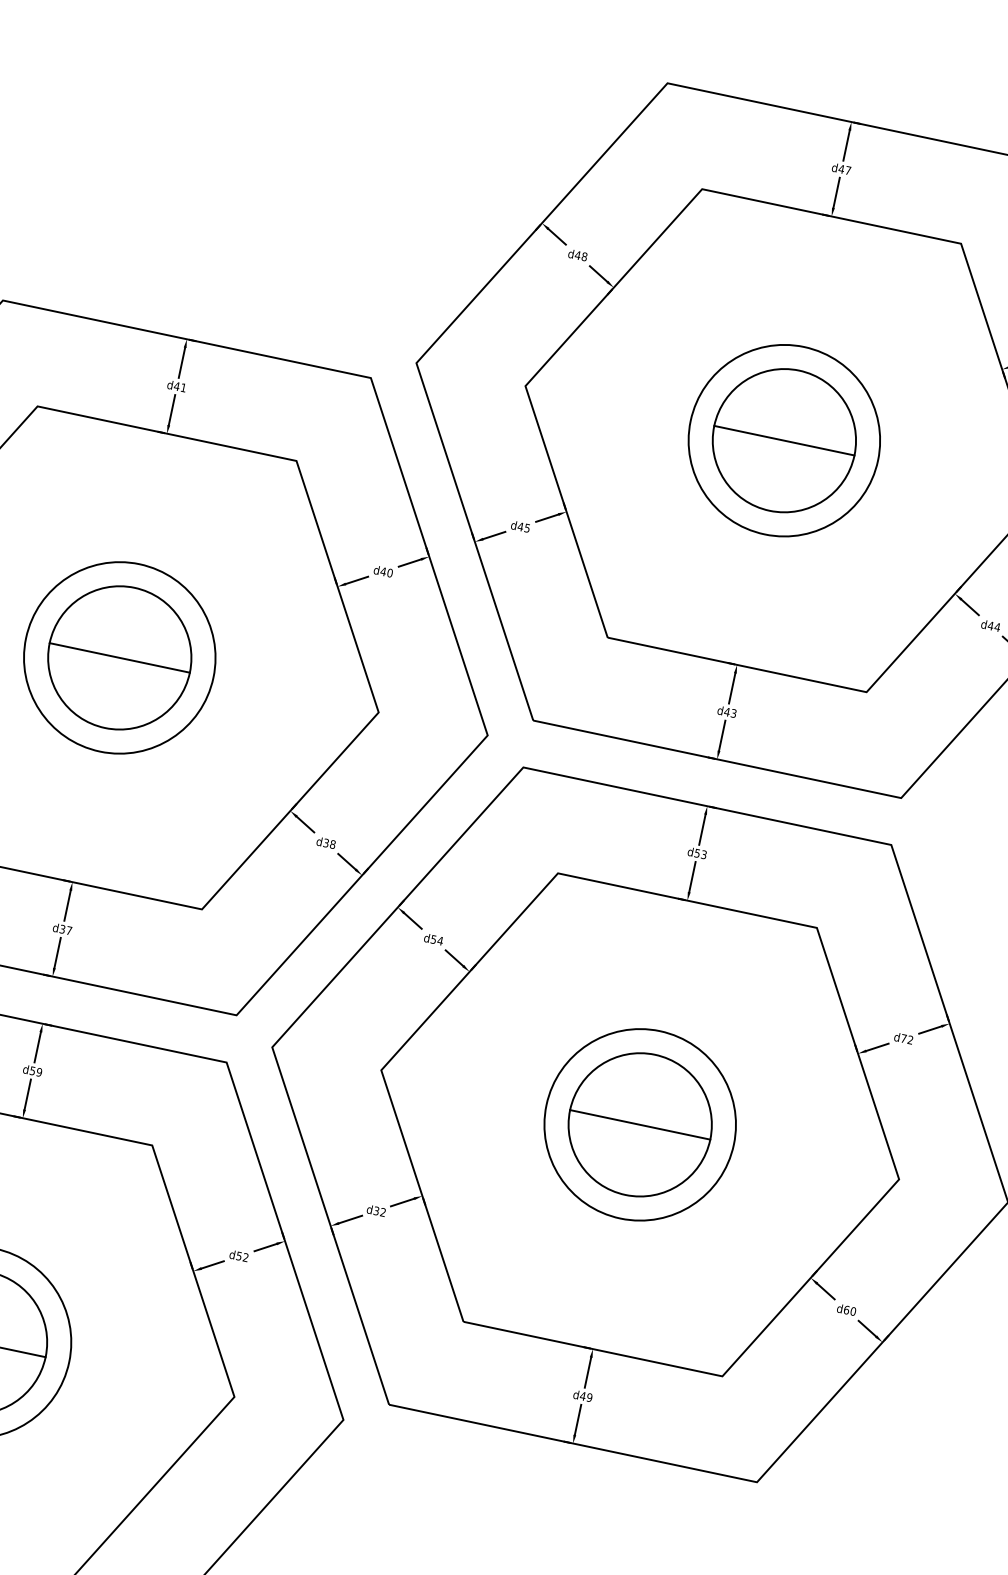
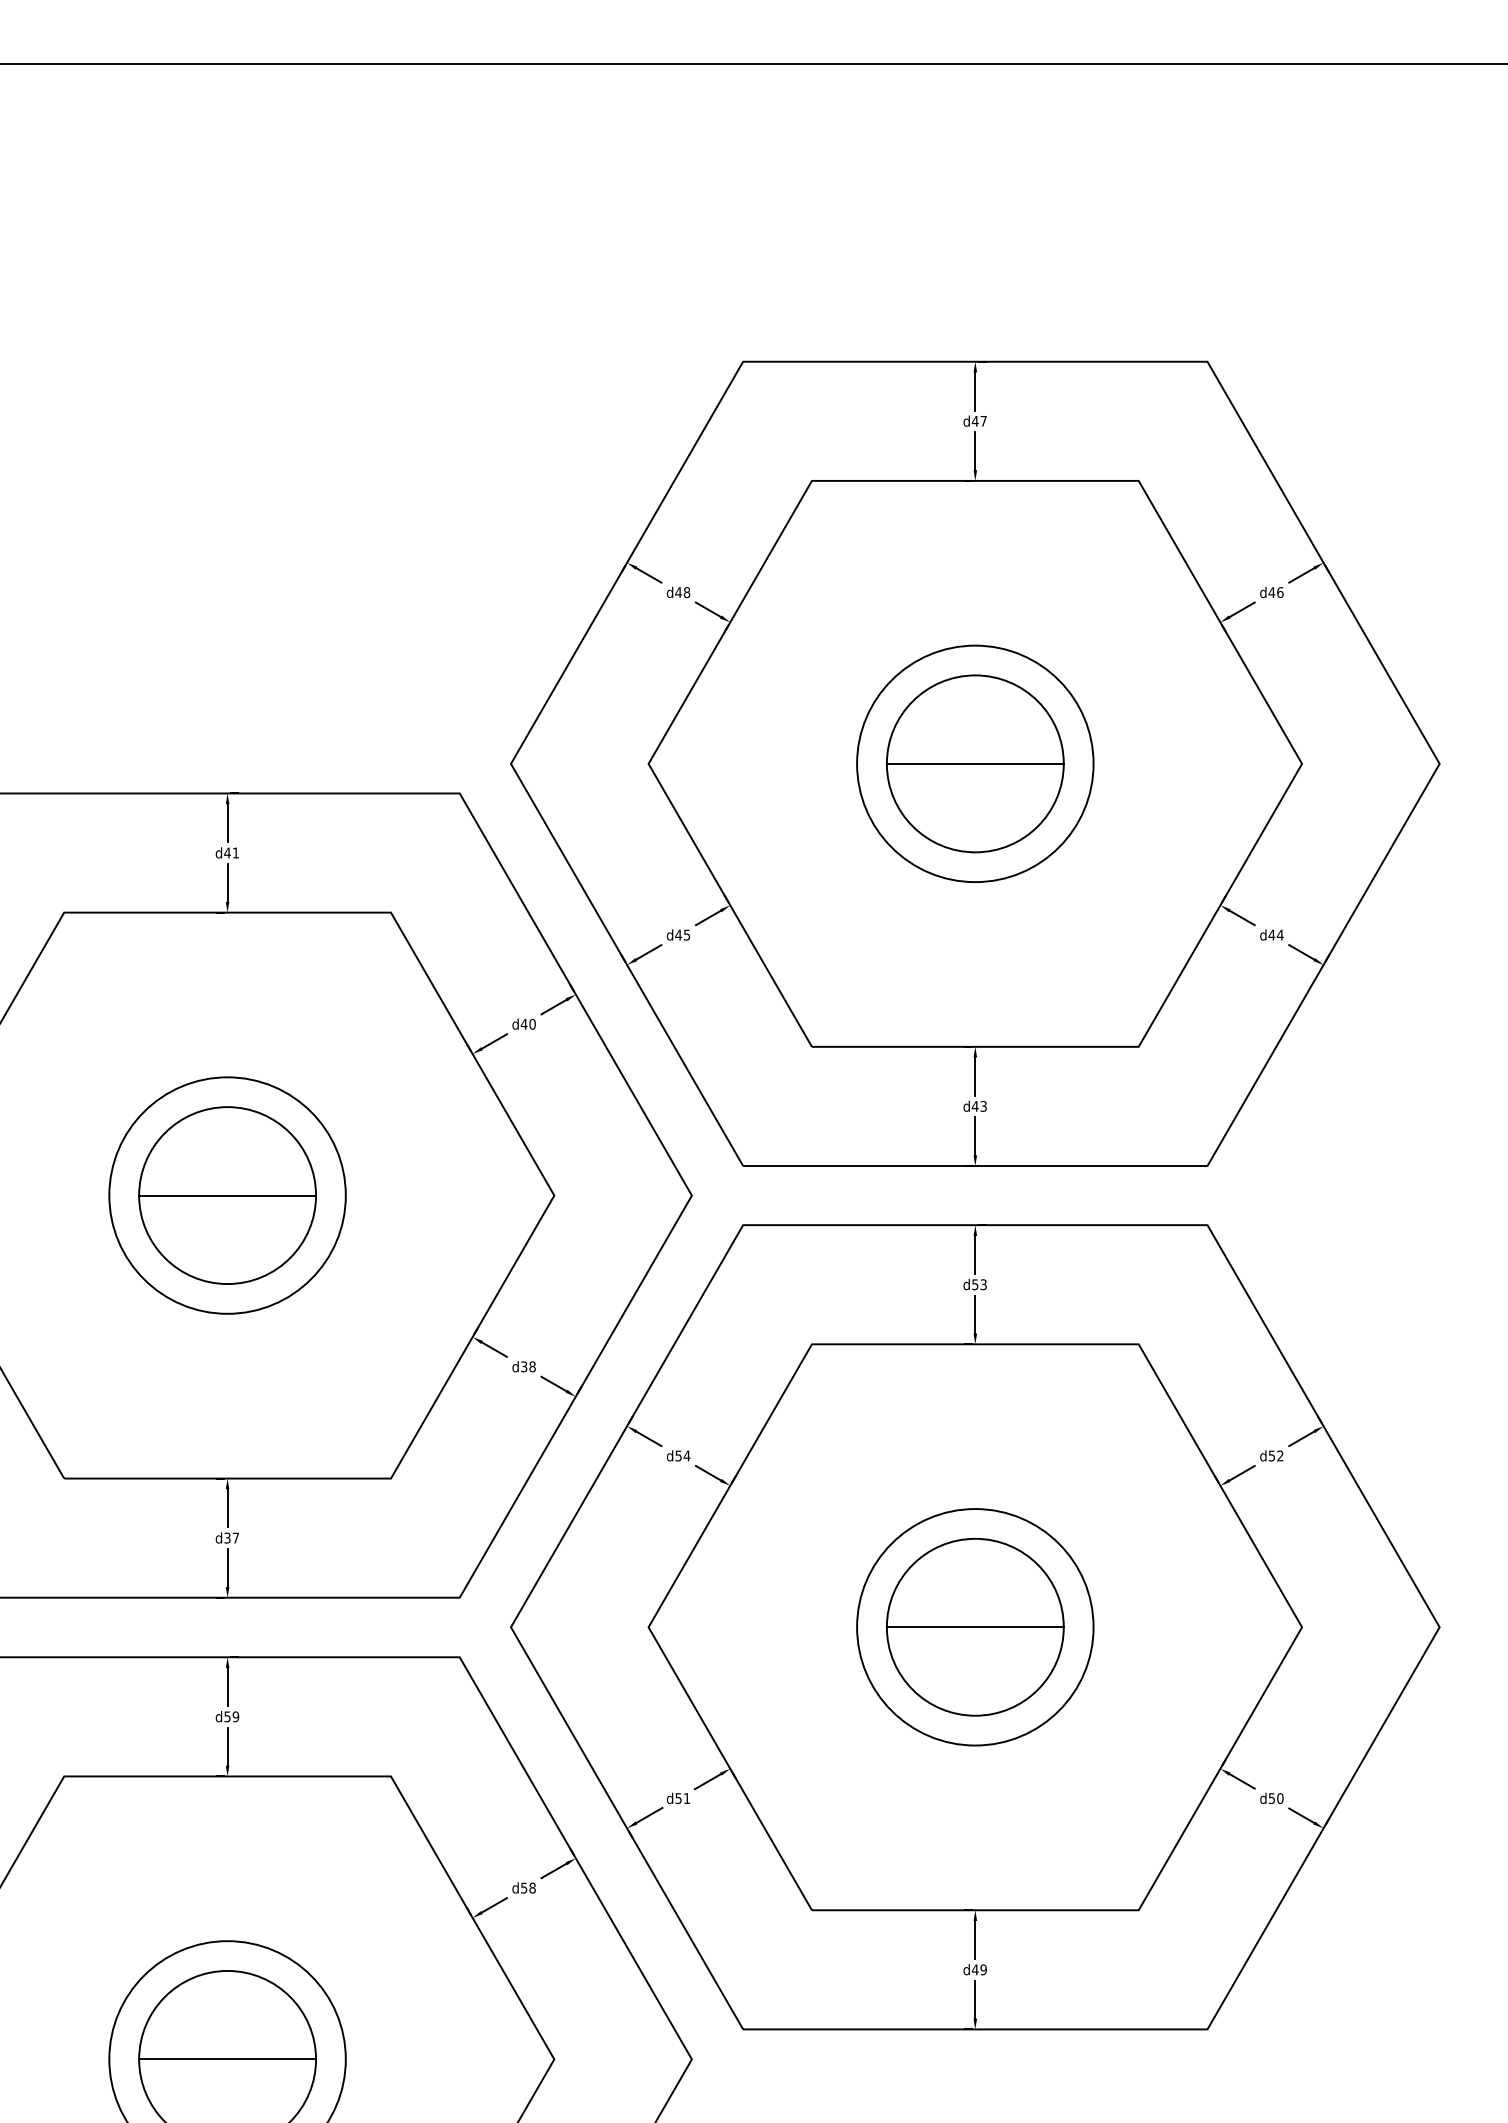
text: (903, 1038) -> (1271, 1455), d72 -> d52
text: (379, 1211) -> (682, 1798), d32 -> d51
text: (245, 1257) -> (532, 1887), d52 -> d58
text: (846, 1309) -> (1271, 1798), d60 -> d50

